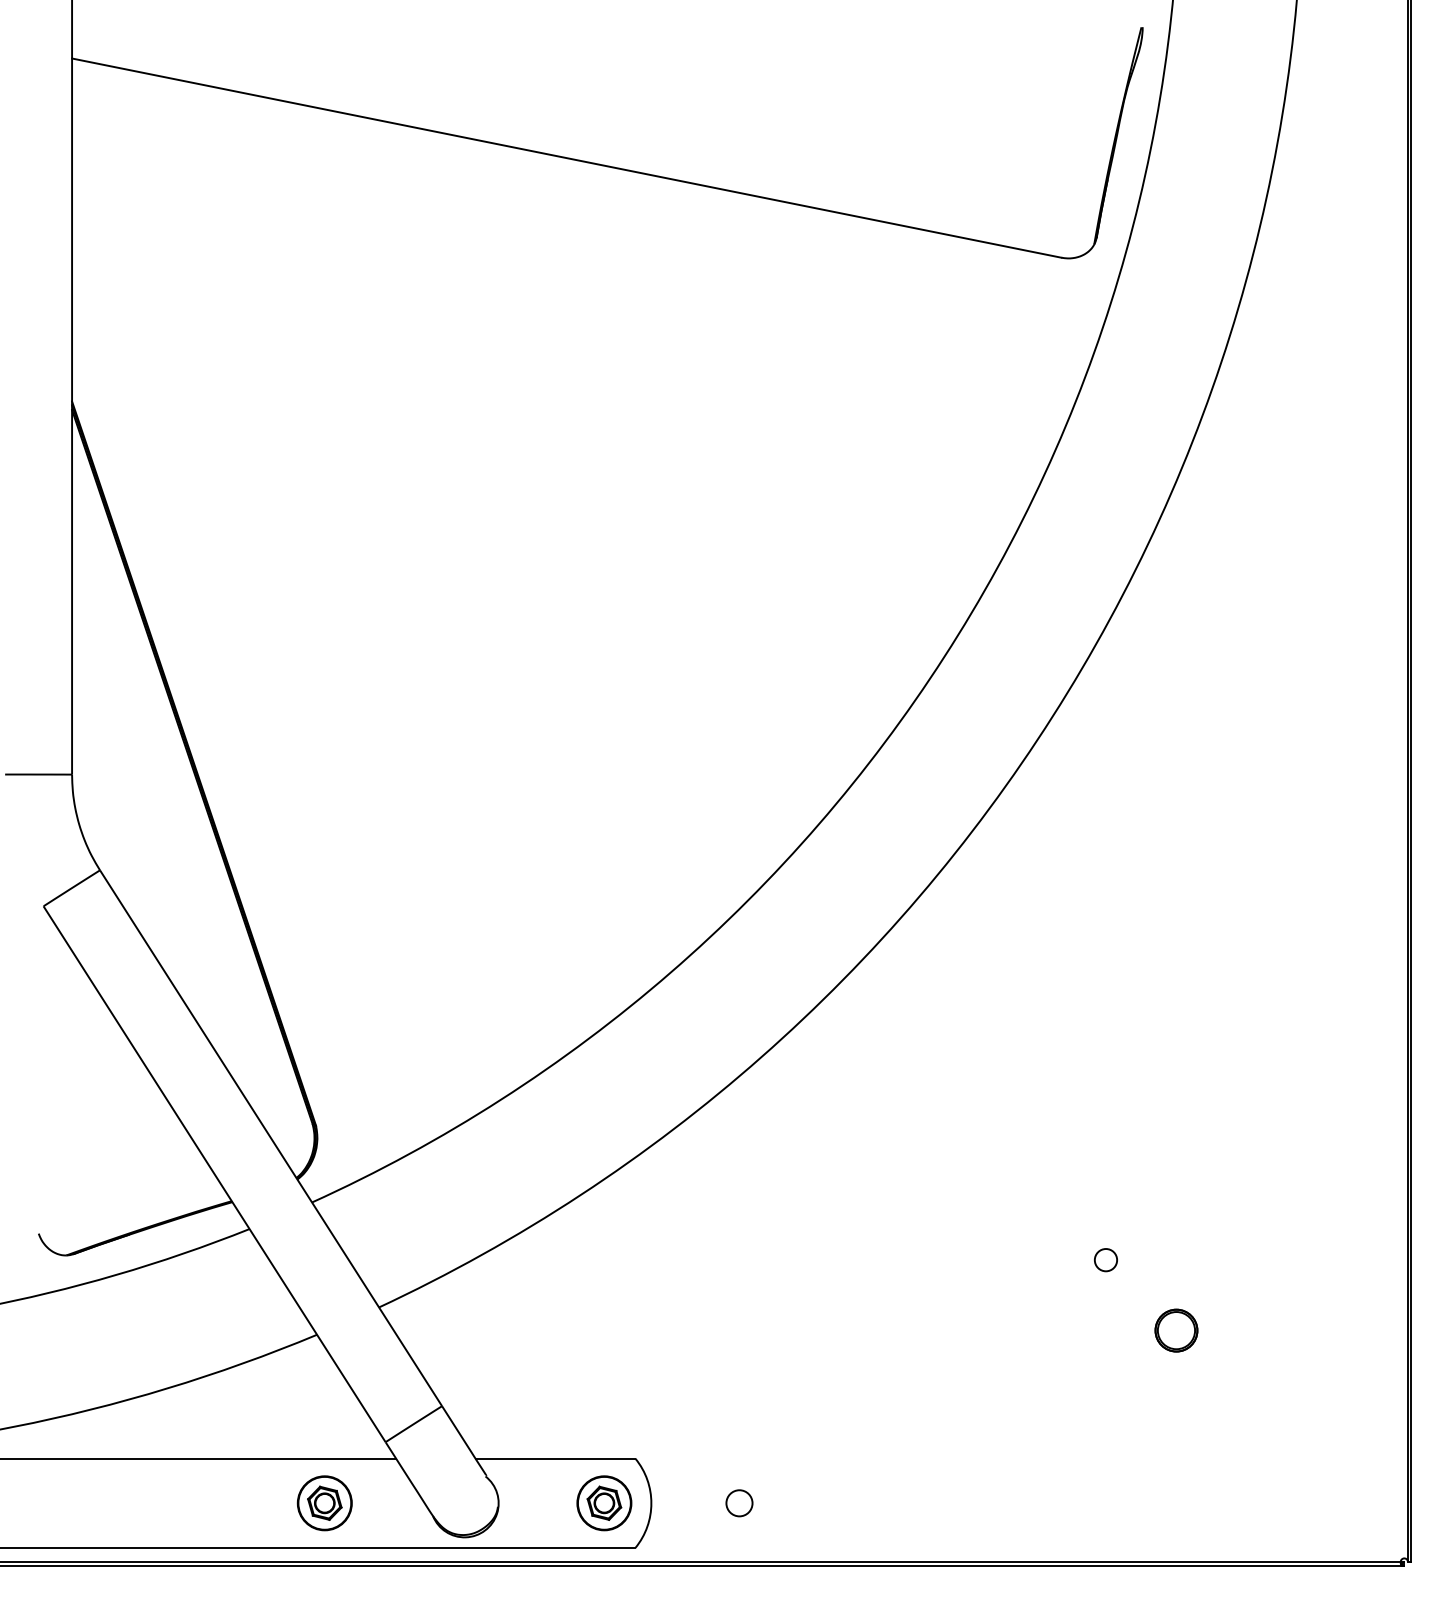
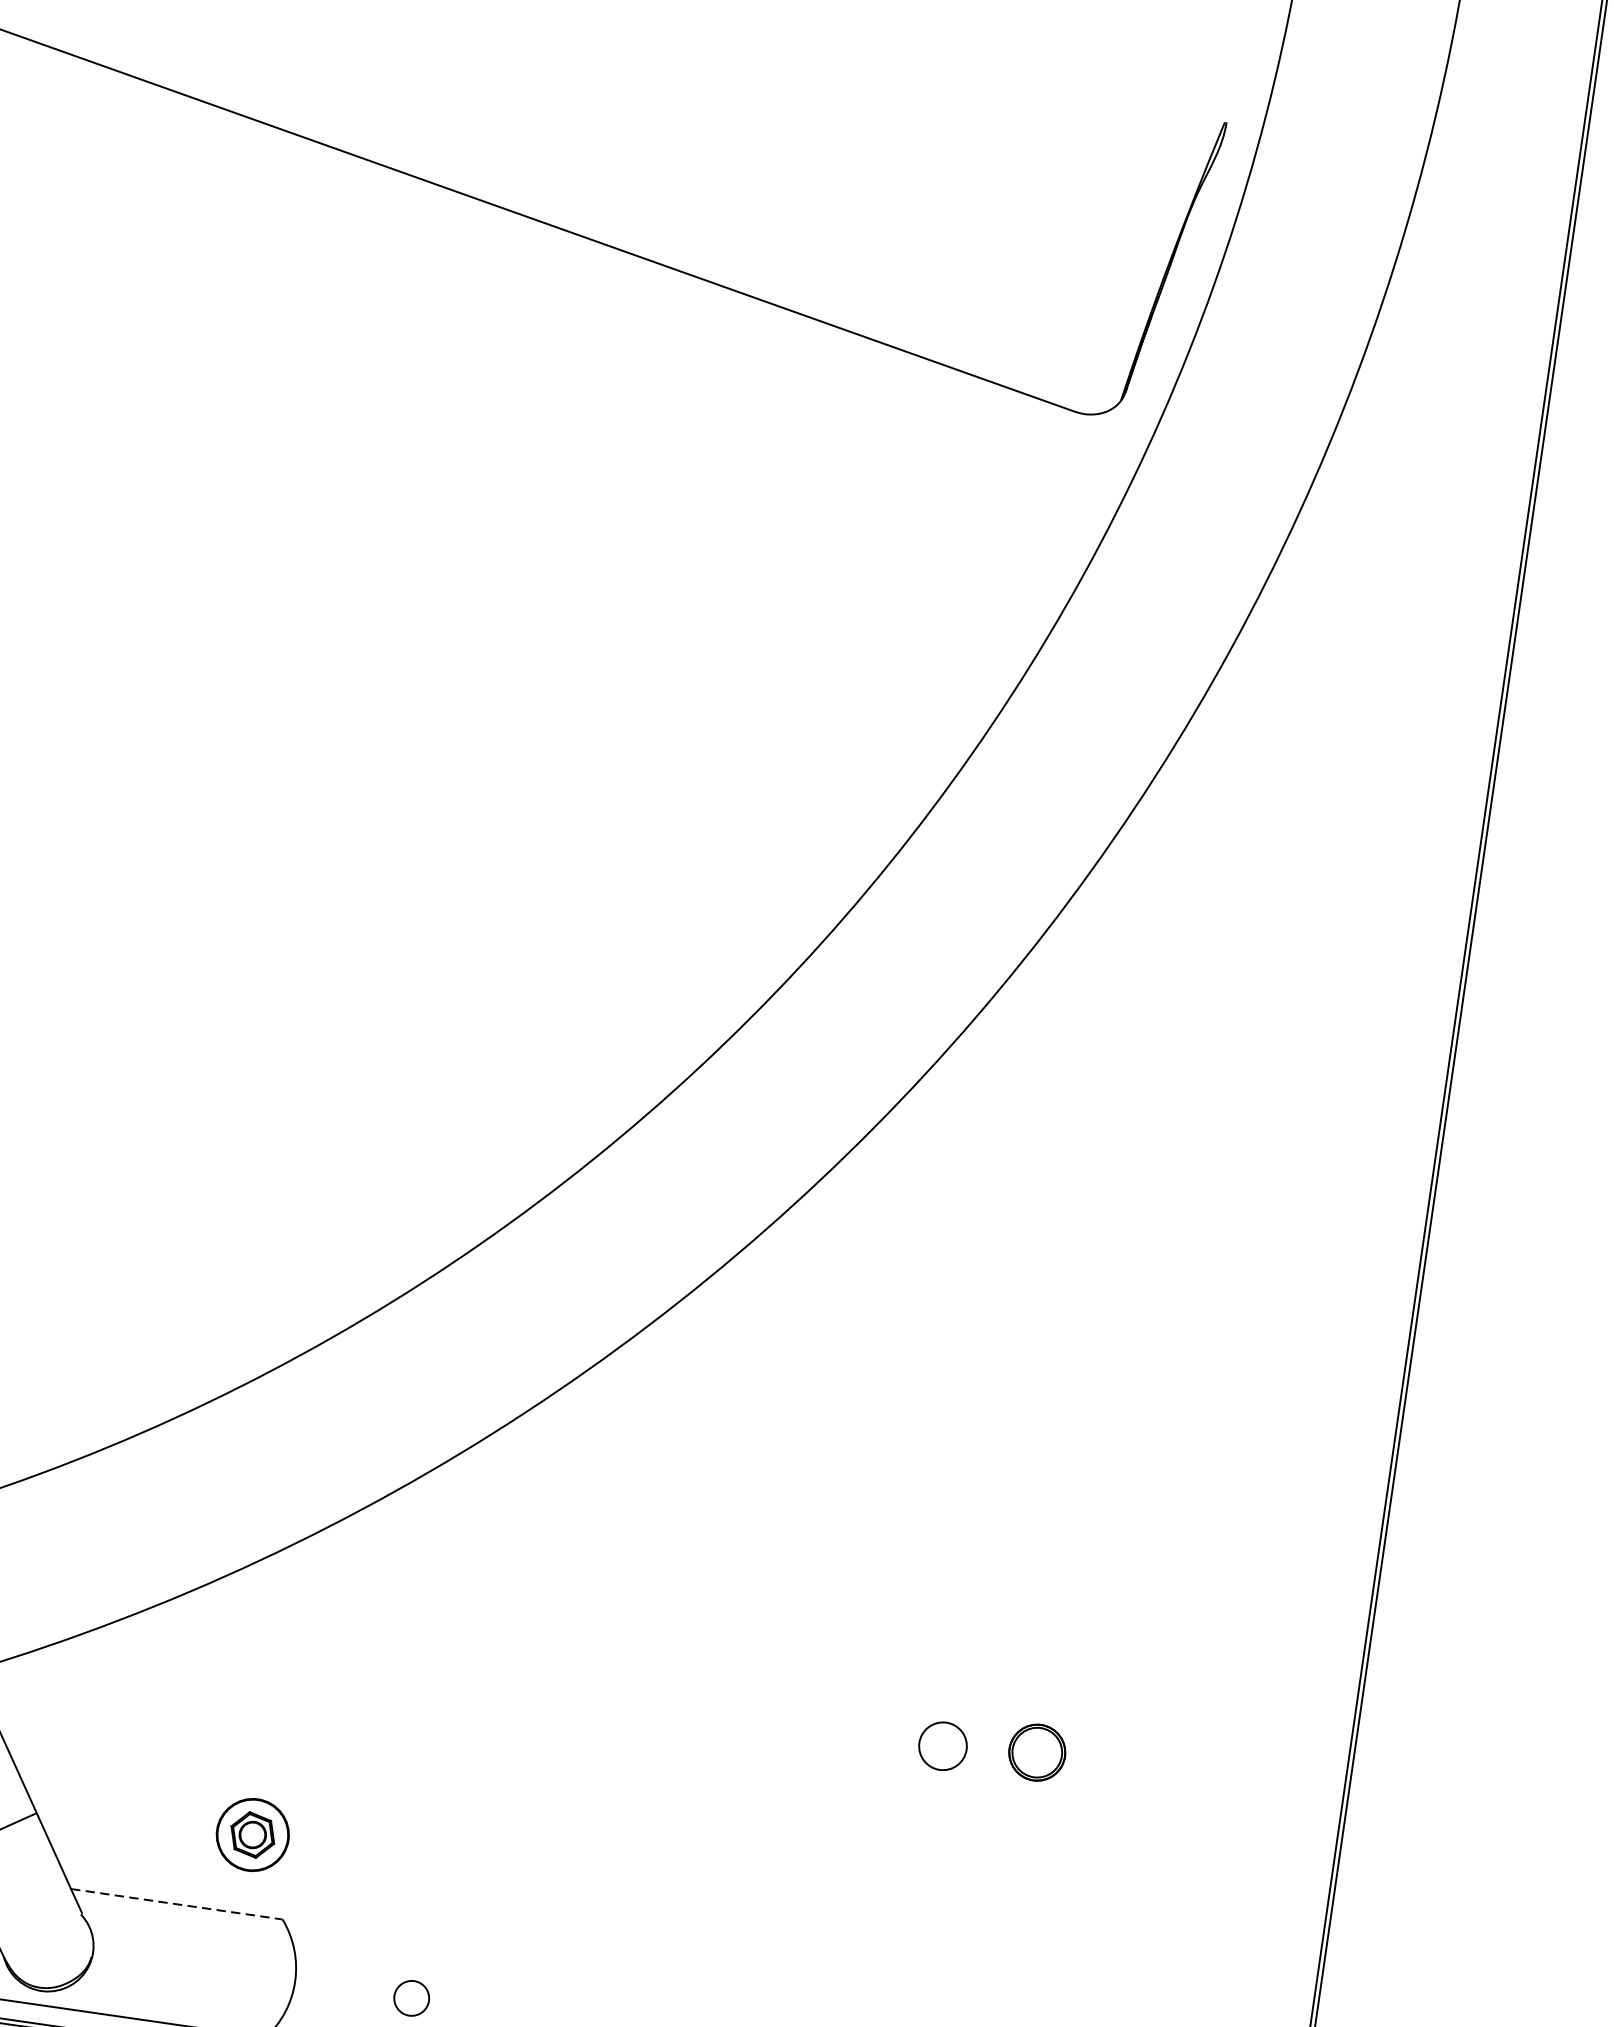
circle: (1105, 1260) -> (942, 1746), size x1.6
part: (1176, 1330) -> (1037, 1752), moved
line: (555, 1458) -> (176, 1904), solid -> dashed
part: (604, 1503) -> (252, 1835), moved

